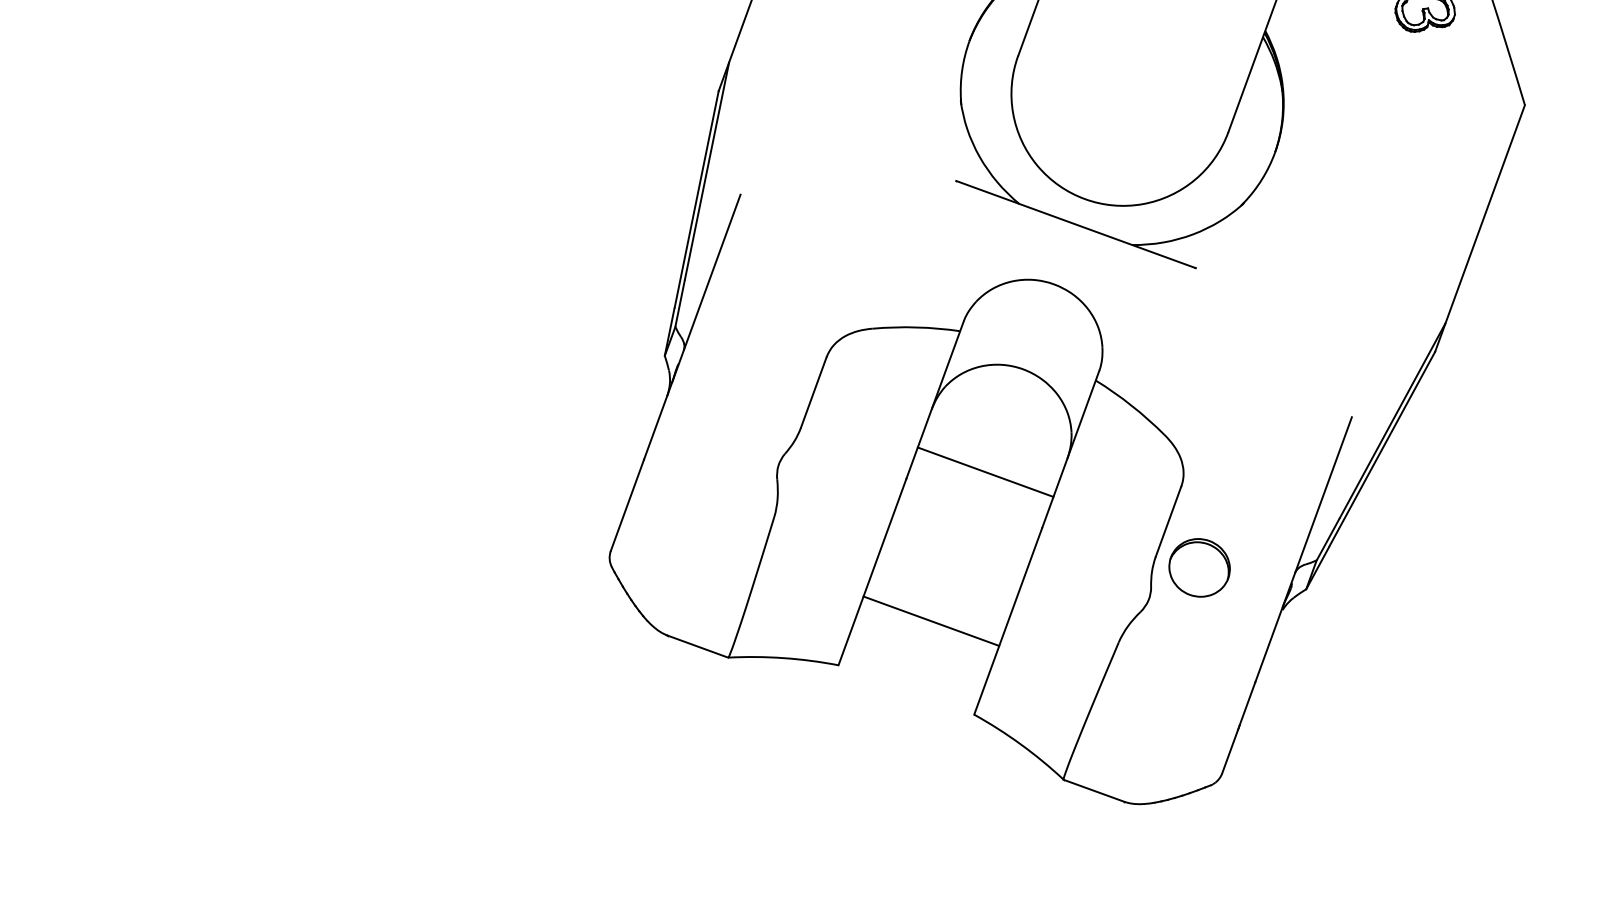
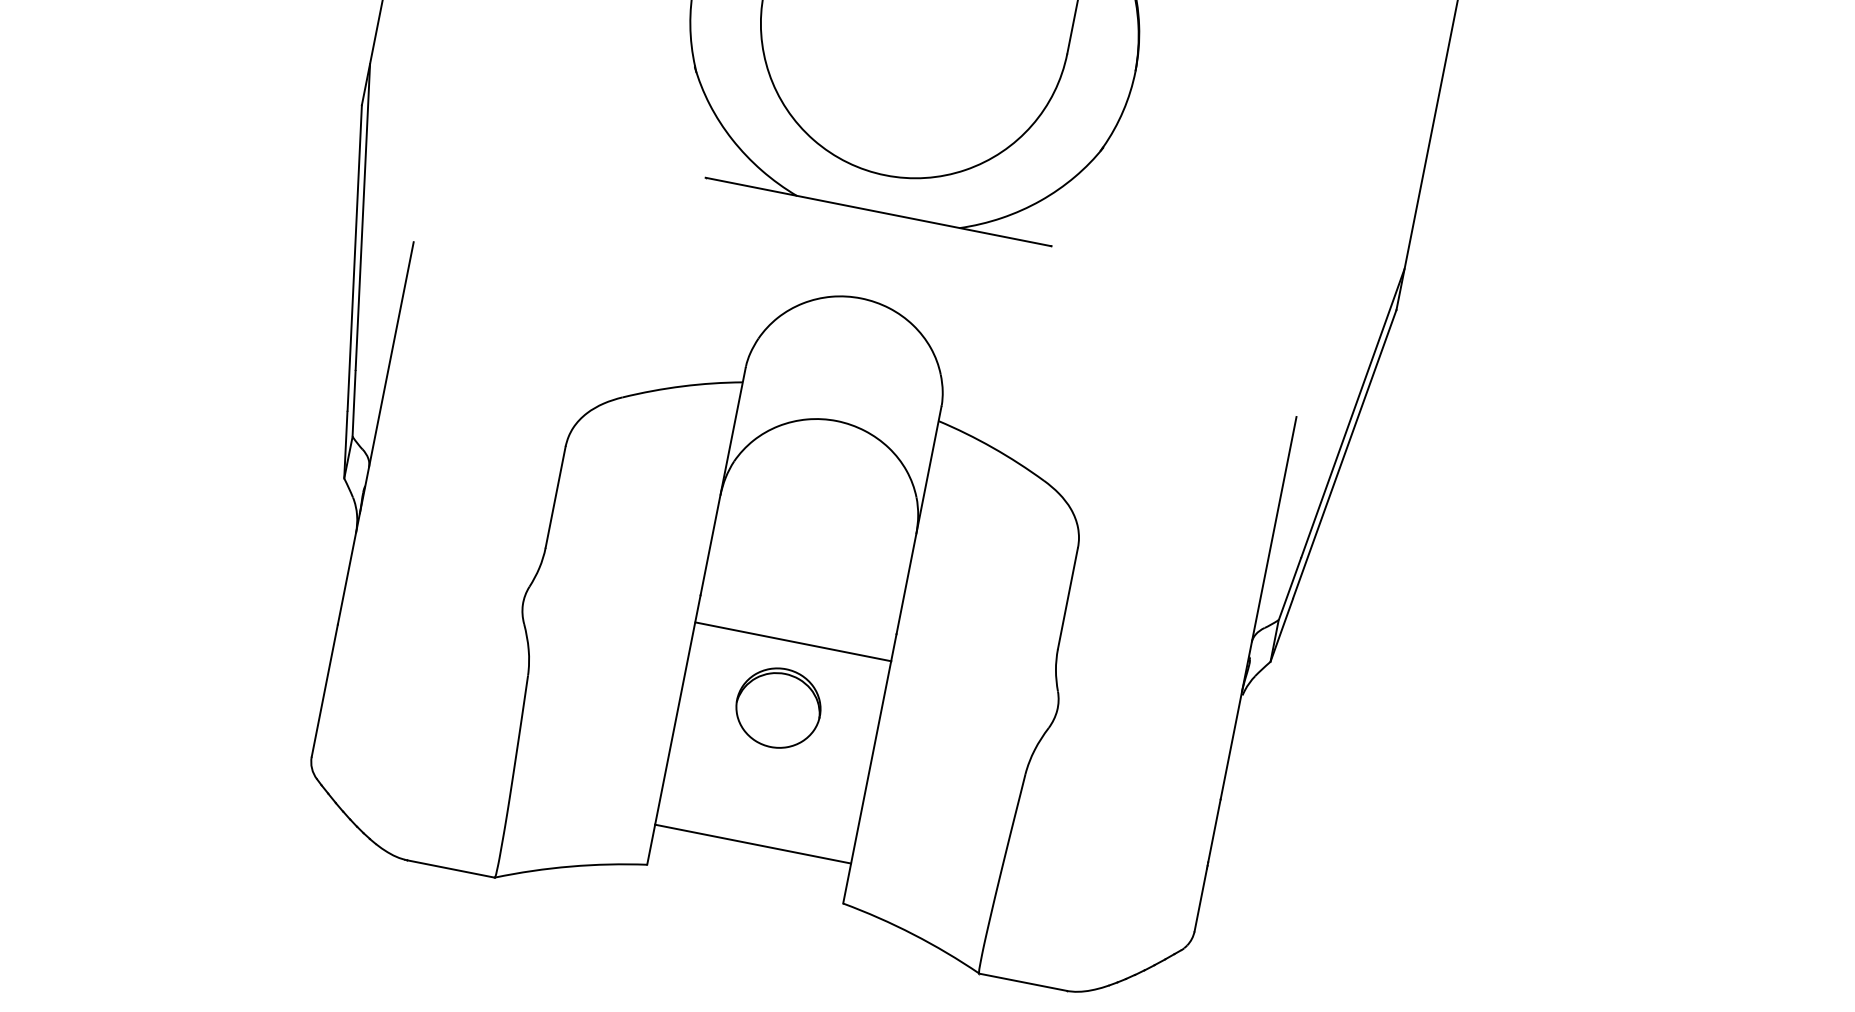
line: (985, 471) -> (793, 640), moved
part: (1199, 567) -> (778, 707), moved
line: (931, 620) -> (753, 843), moved

